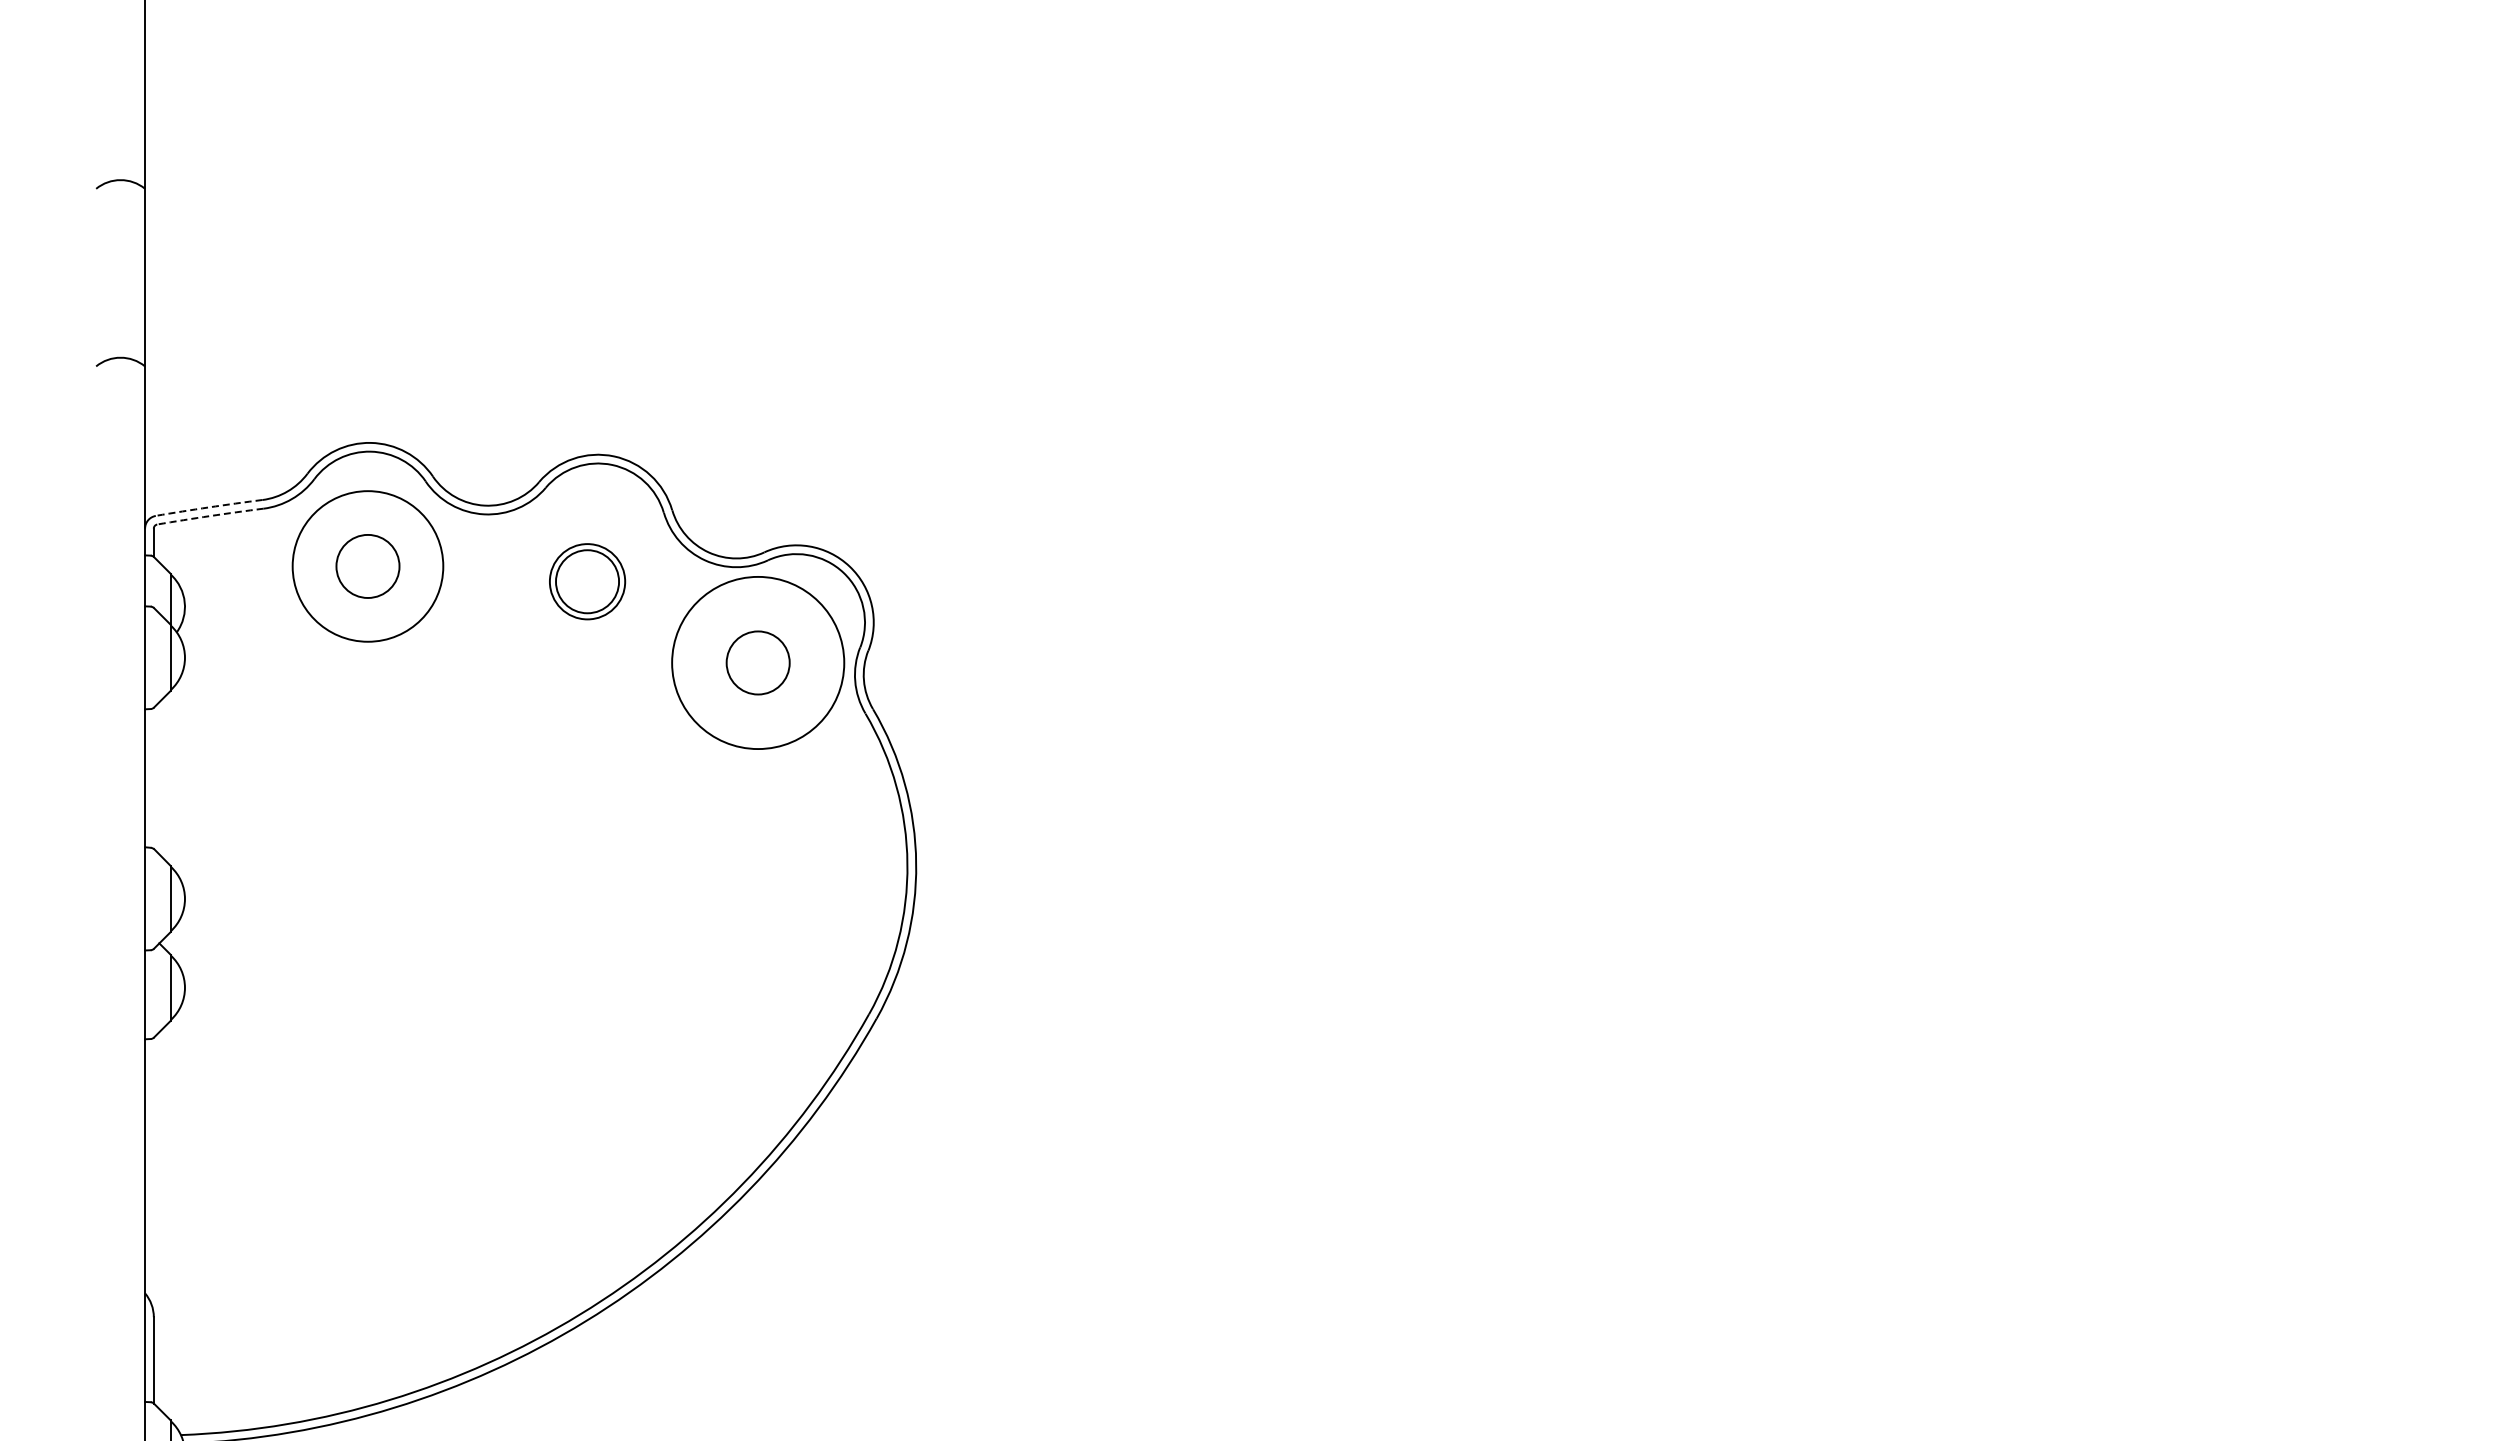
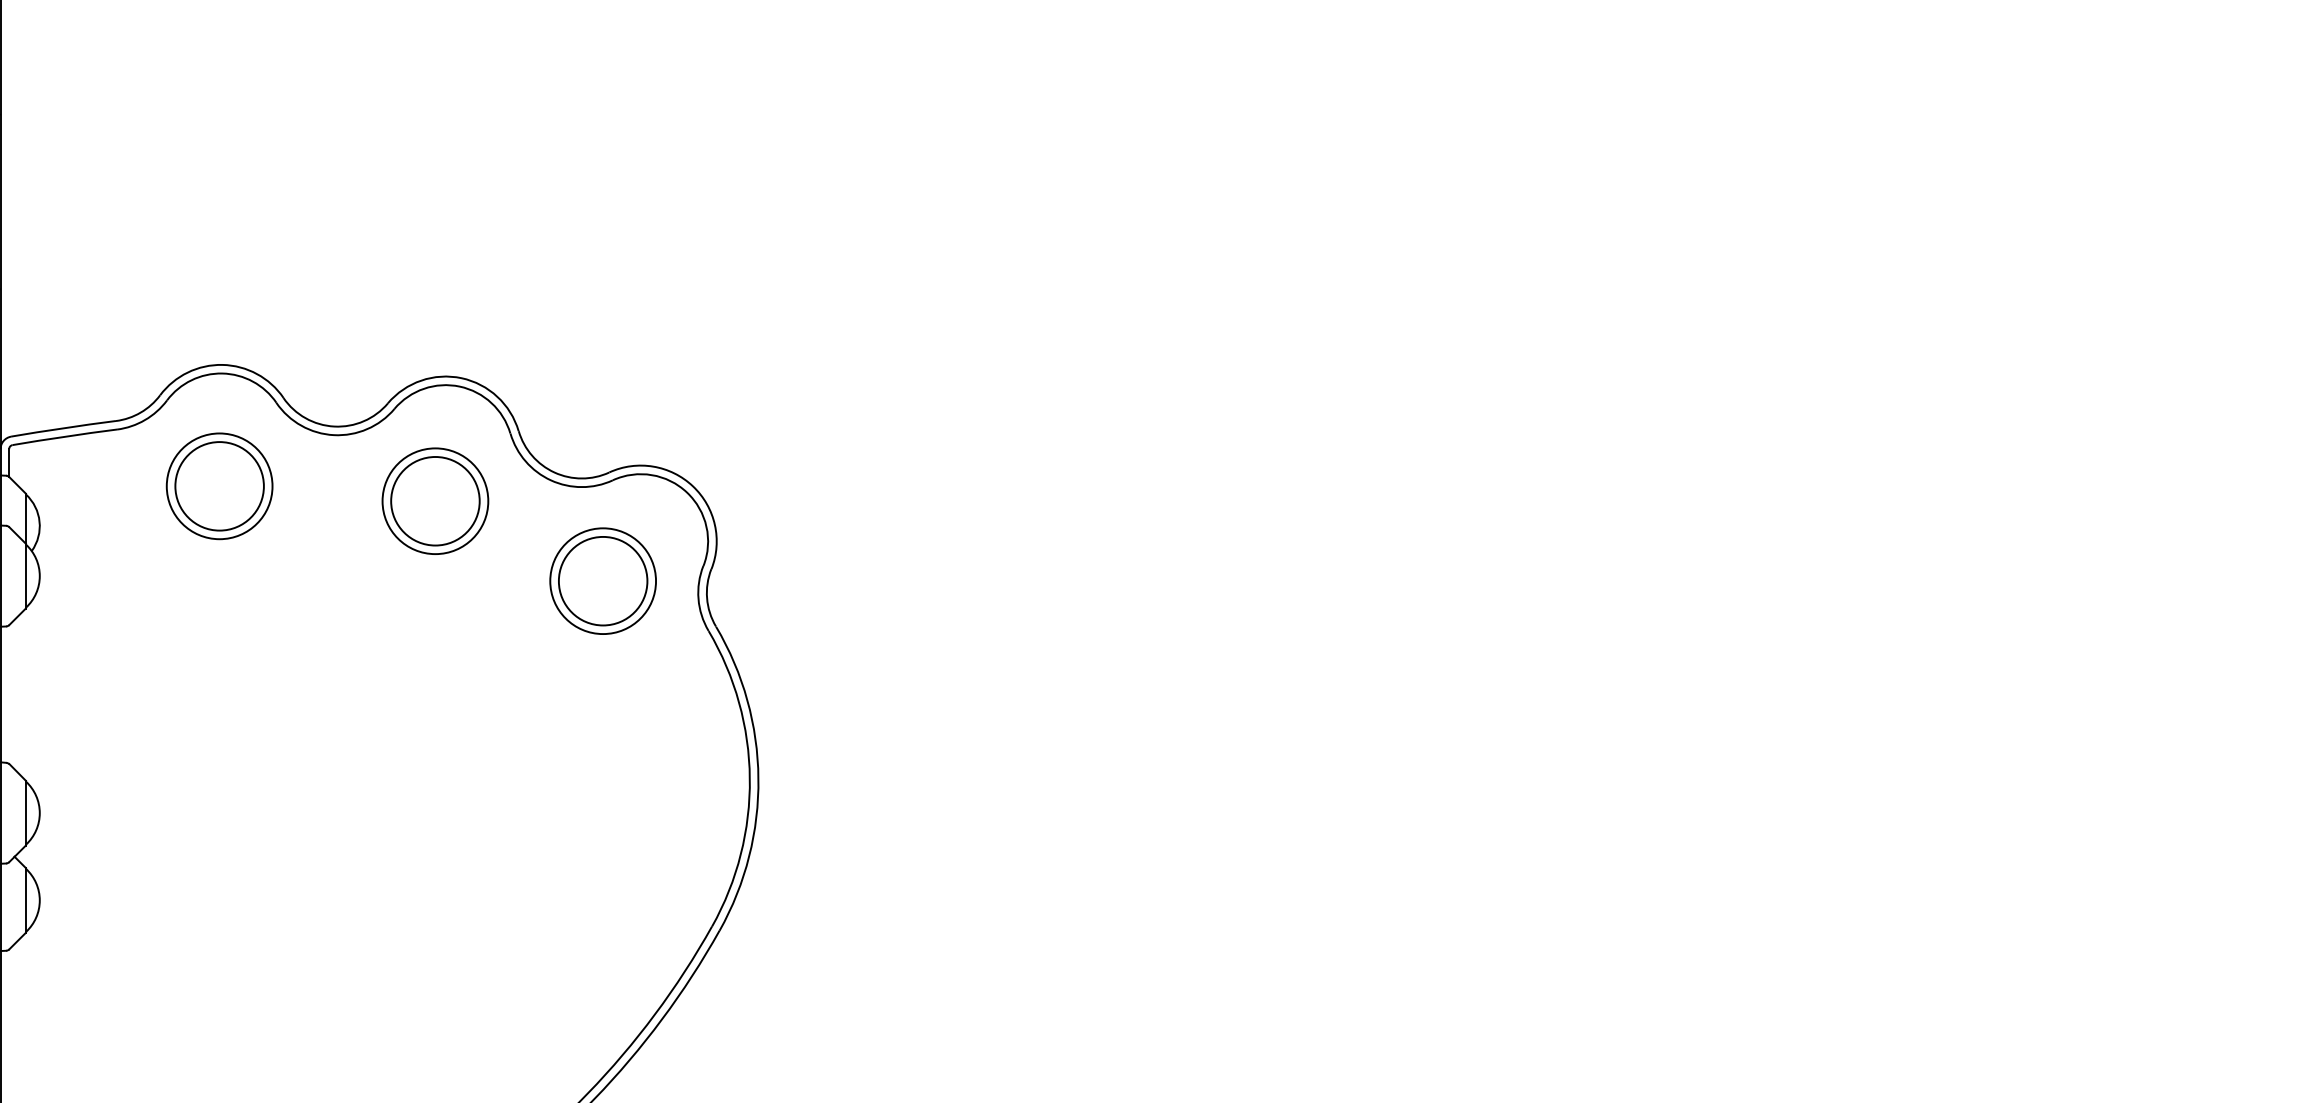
arc: (209, 507) -> (63, 428), dashed -> solid
arc: (210, 516) -> (64, 437), dashed -> solid
circle: (367, 566) -> (219, 486), size x0.71
circle: (367, 566) -> (219, 486), size x1.43
part: (587, 581) -> (435, 501), size x1.43
circle: (757, 662) -> (602, 580), size x0.62
circle: (758, 662) -> (603, 580), size x1.43

